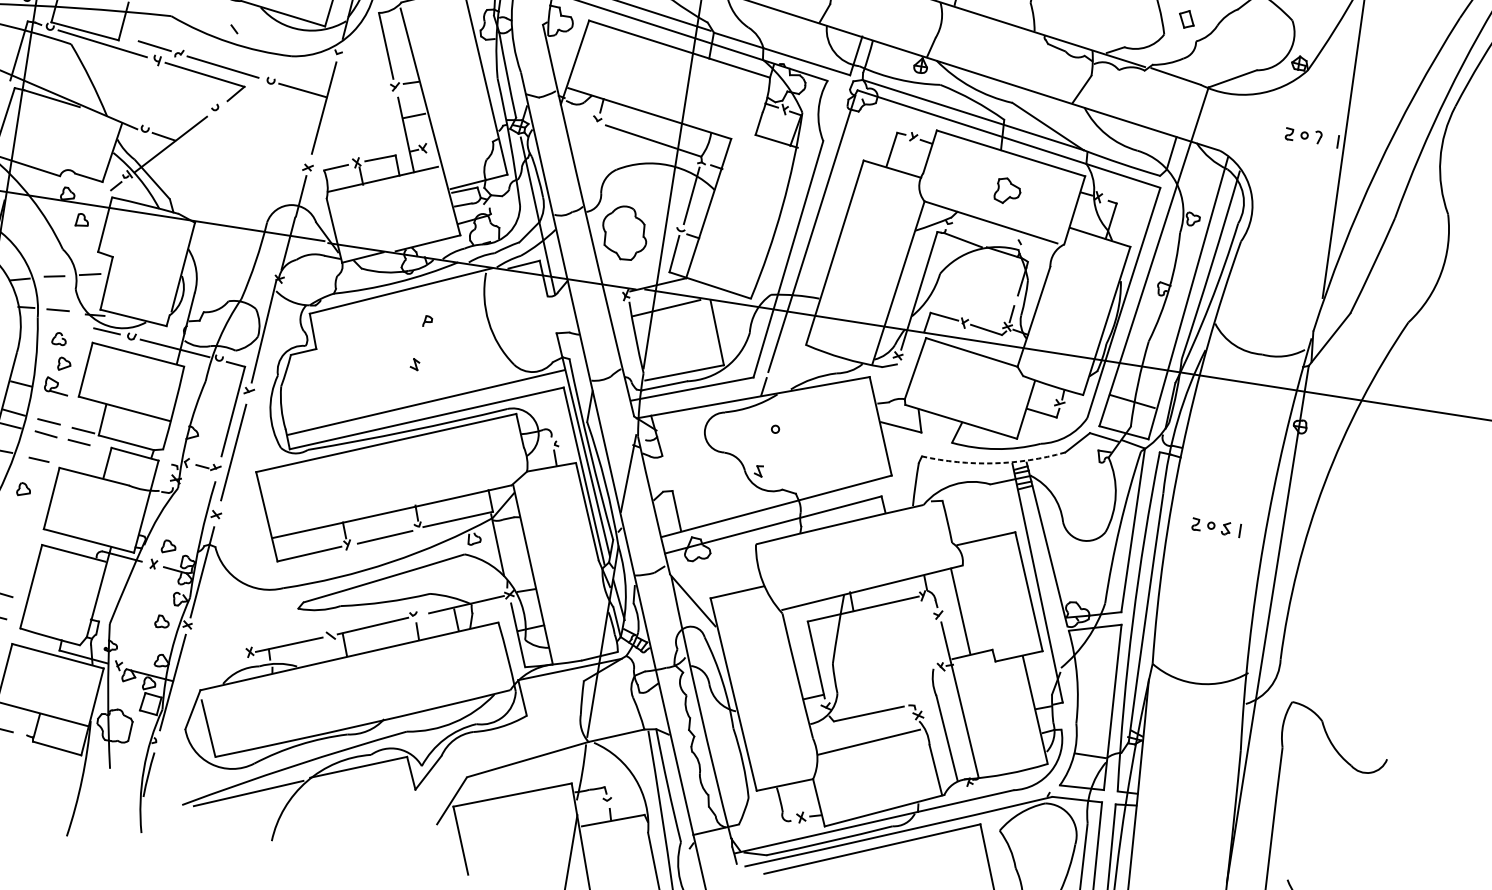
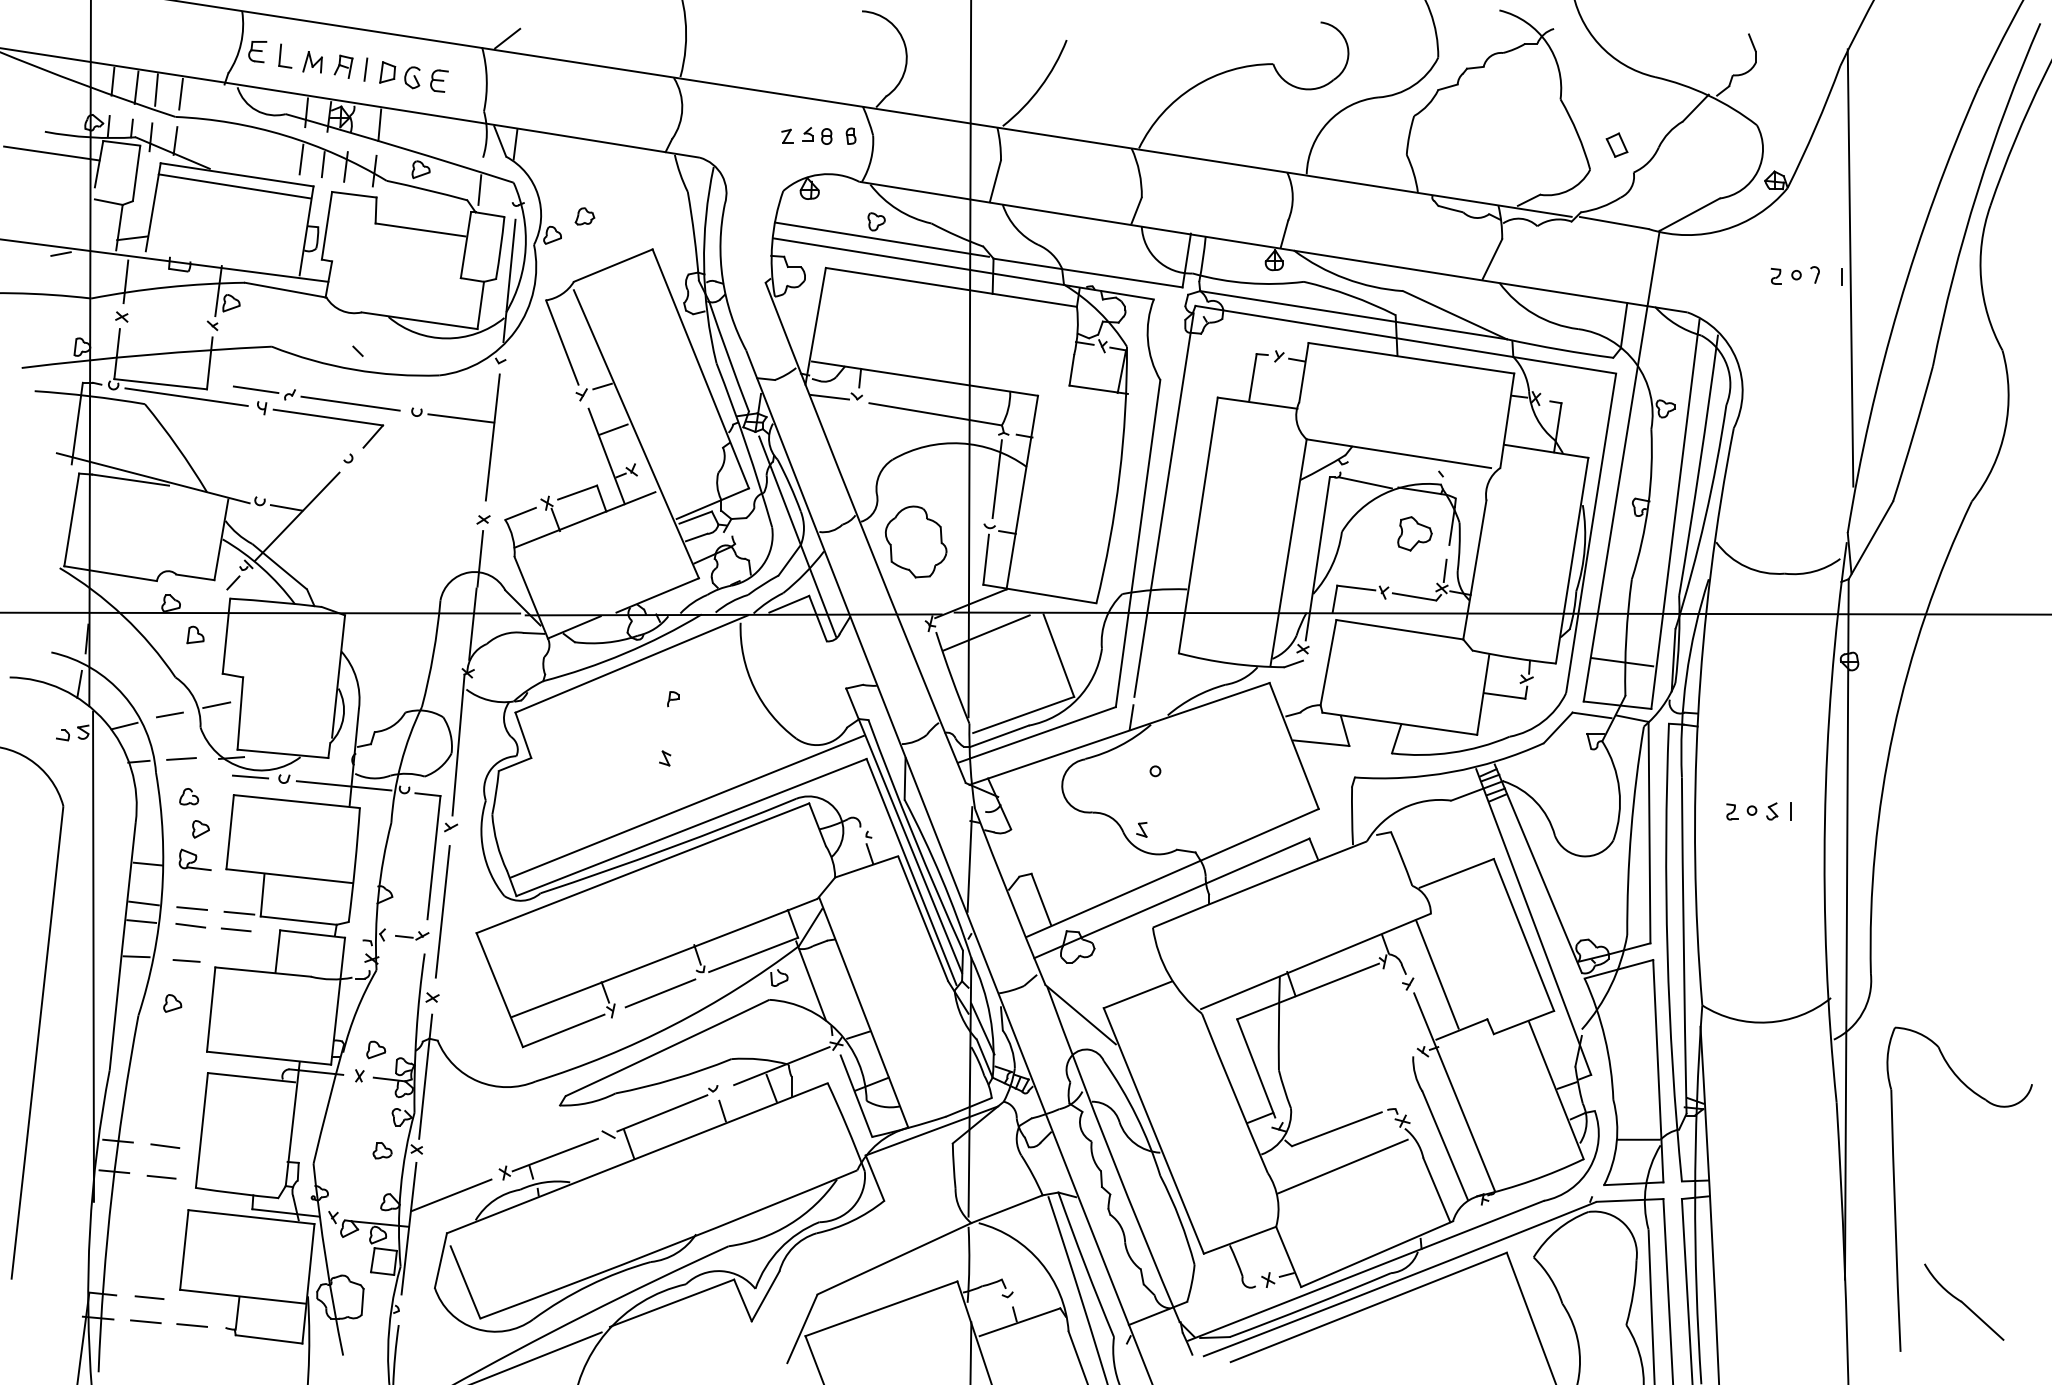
line: (577, 115) -> (829, 396), added
part: (1007, 190) -> (1414, 533), moved
arc: (993, 463) -> (1451, 772), dashed -> solid
line: (208, 662) -> (451, 1195), added

